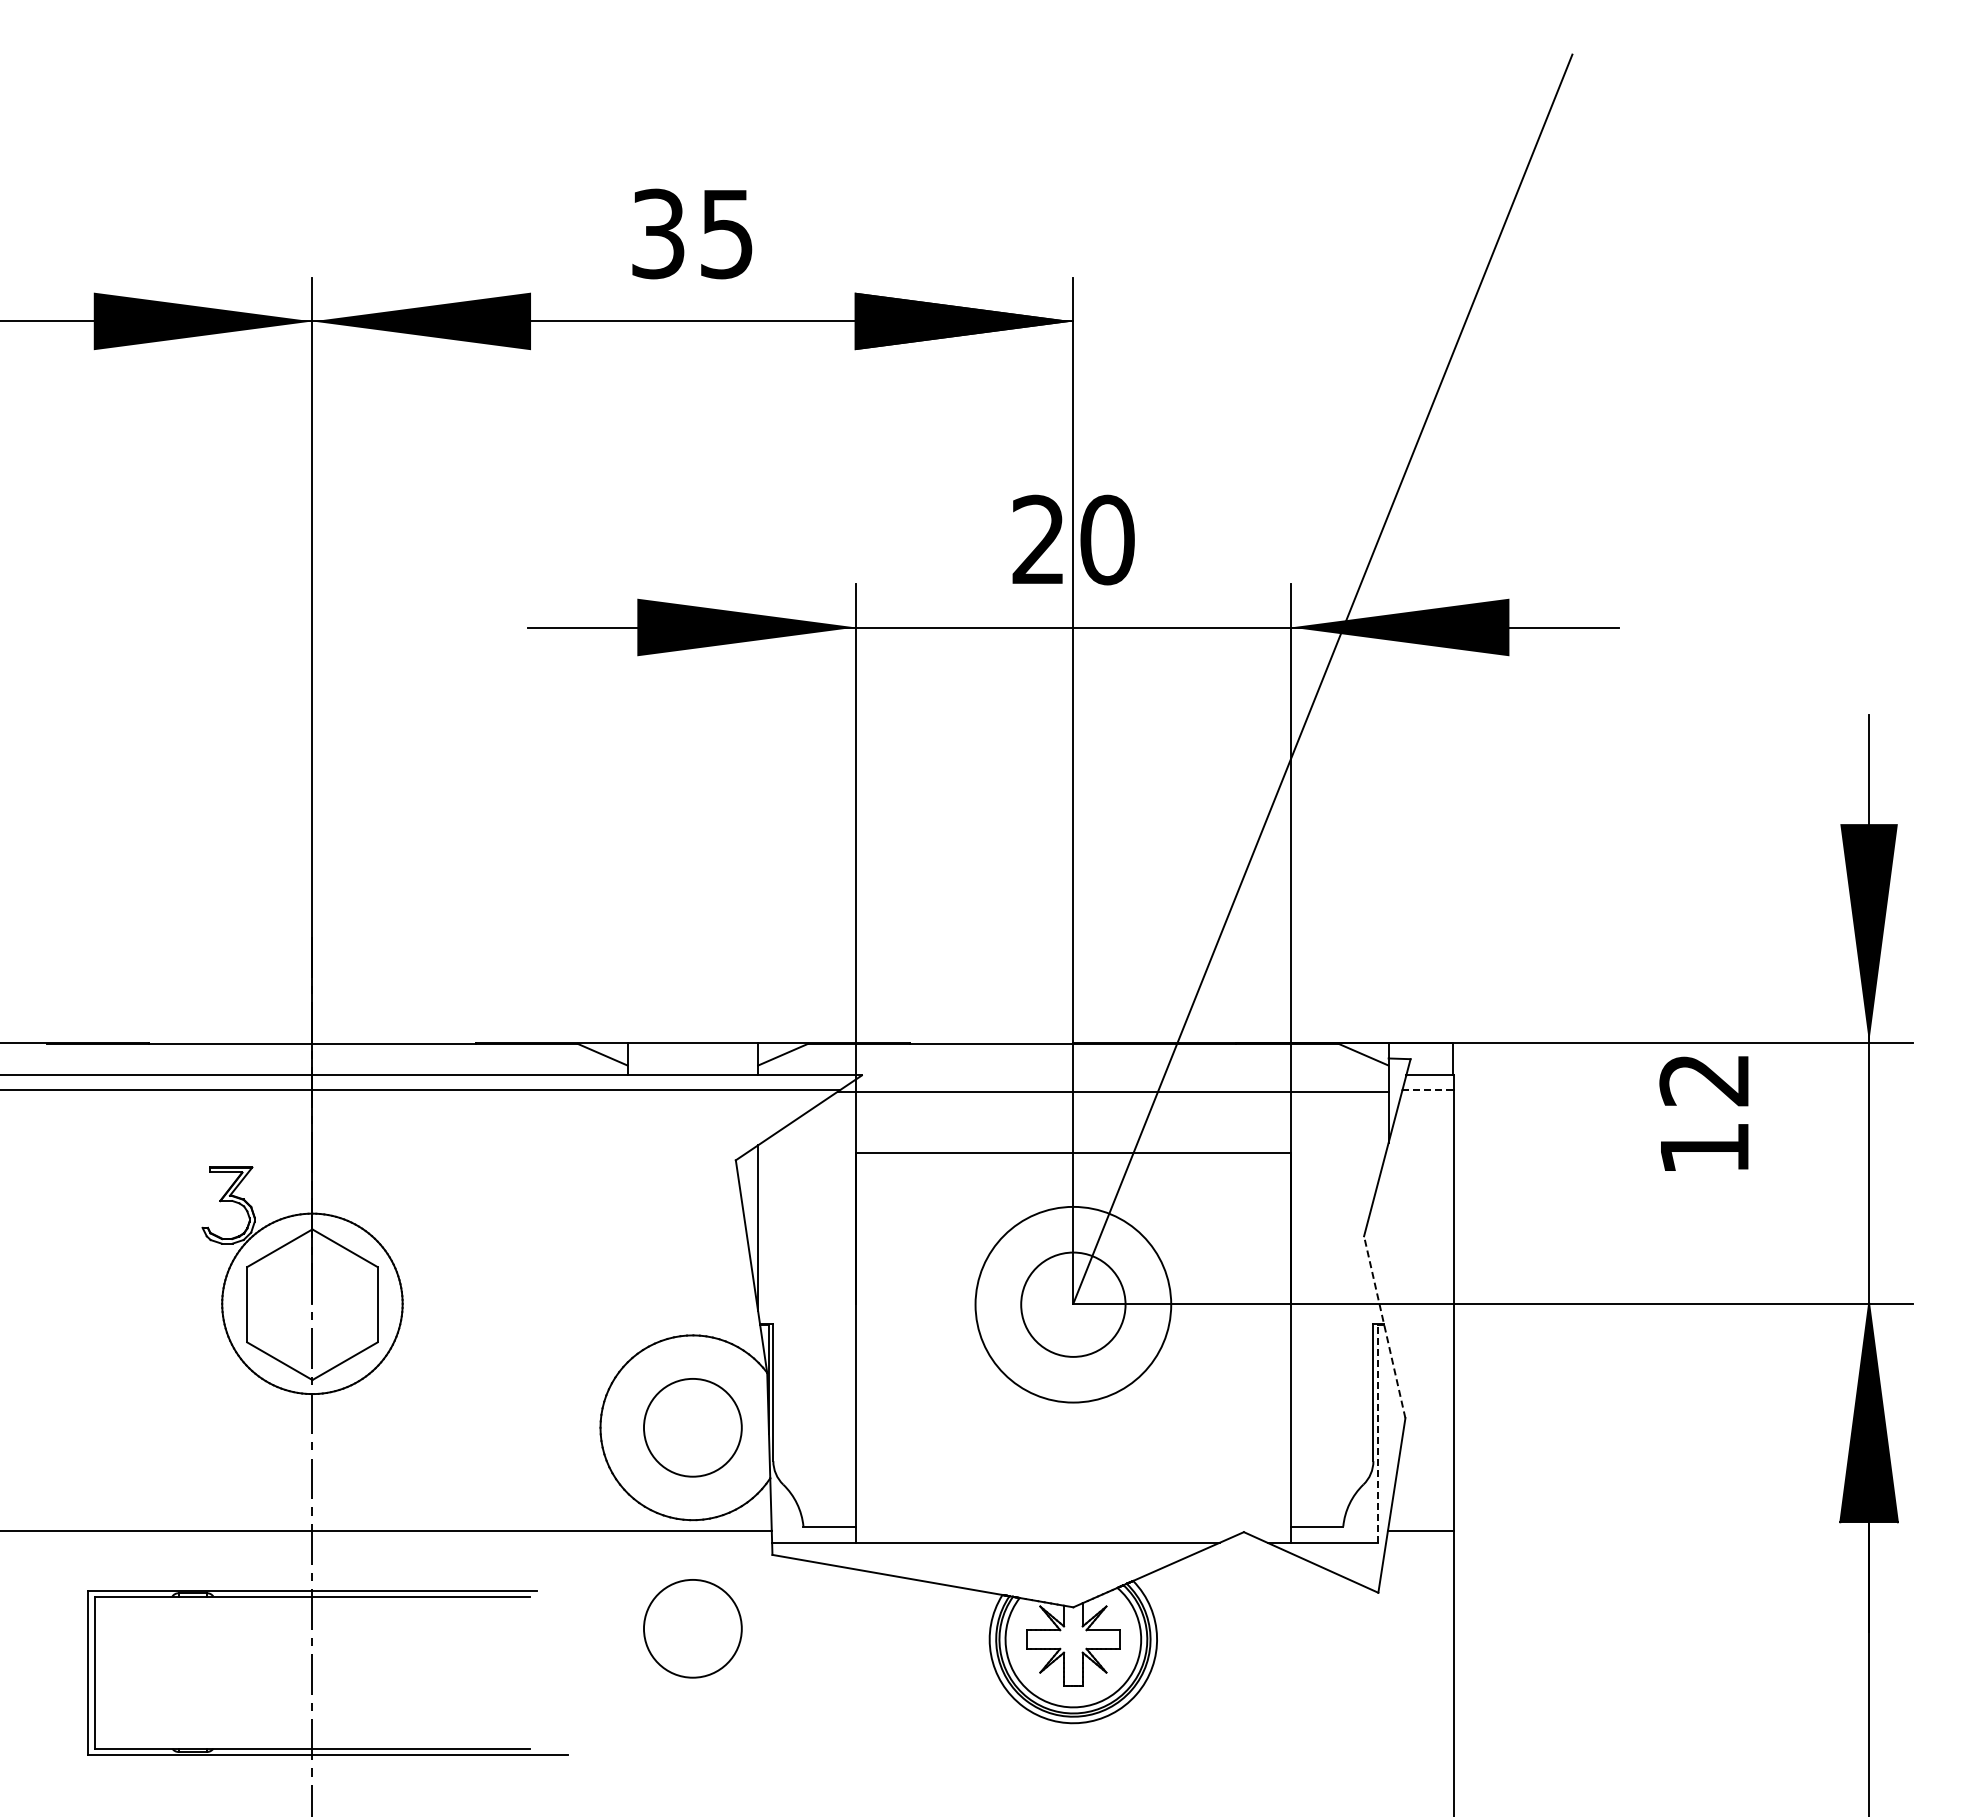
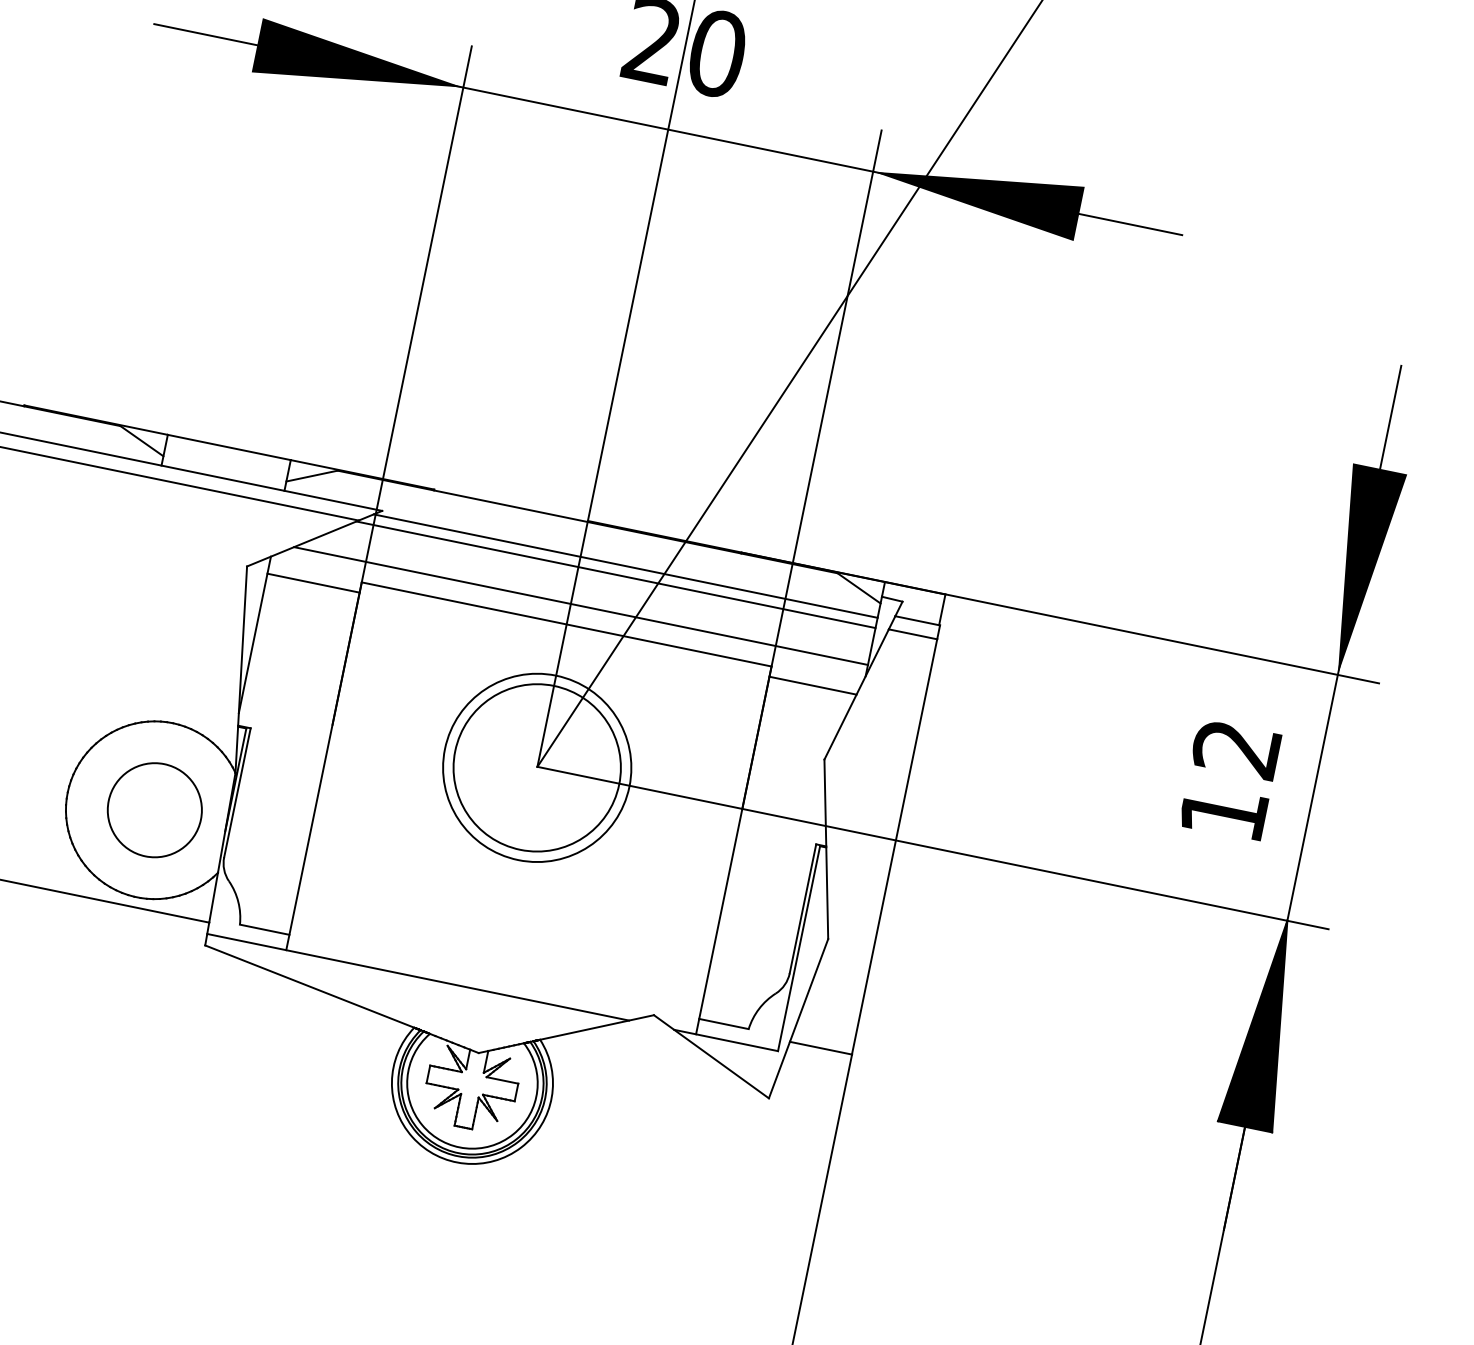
line: (1120, 1080) -> (625, 565), added
line: (1428, 1090) -> (913, 634), dashed -> solid
text: (1703, 1113) -> (1229, 780), moved
line: (1083, 1130) -> (580, 605), added
line: (806, 1163) -> (313, 583), added
line: (1336, 1163) -> (812, 685), added
circle: (1073, 1304) -> (537, 767), size x1.67
line: (1384, 1326) -> (826, 848), dashed -> solid
line: (1377, 1434) -> (798, 949), dashed -> solid
circle: (692, 1628) -> (115, 999), removed

